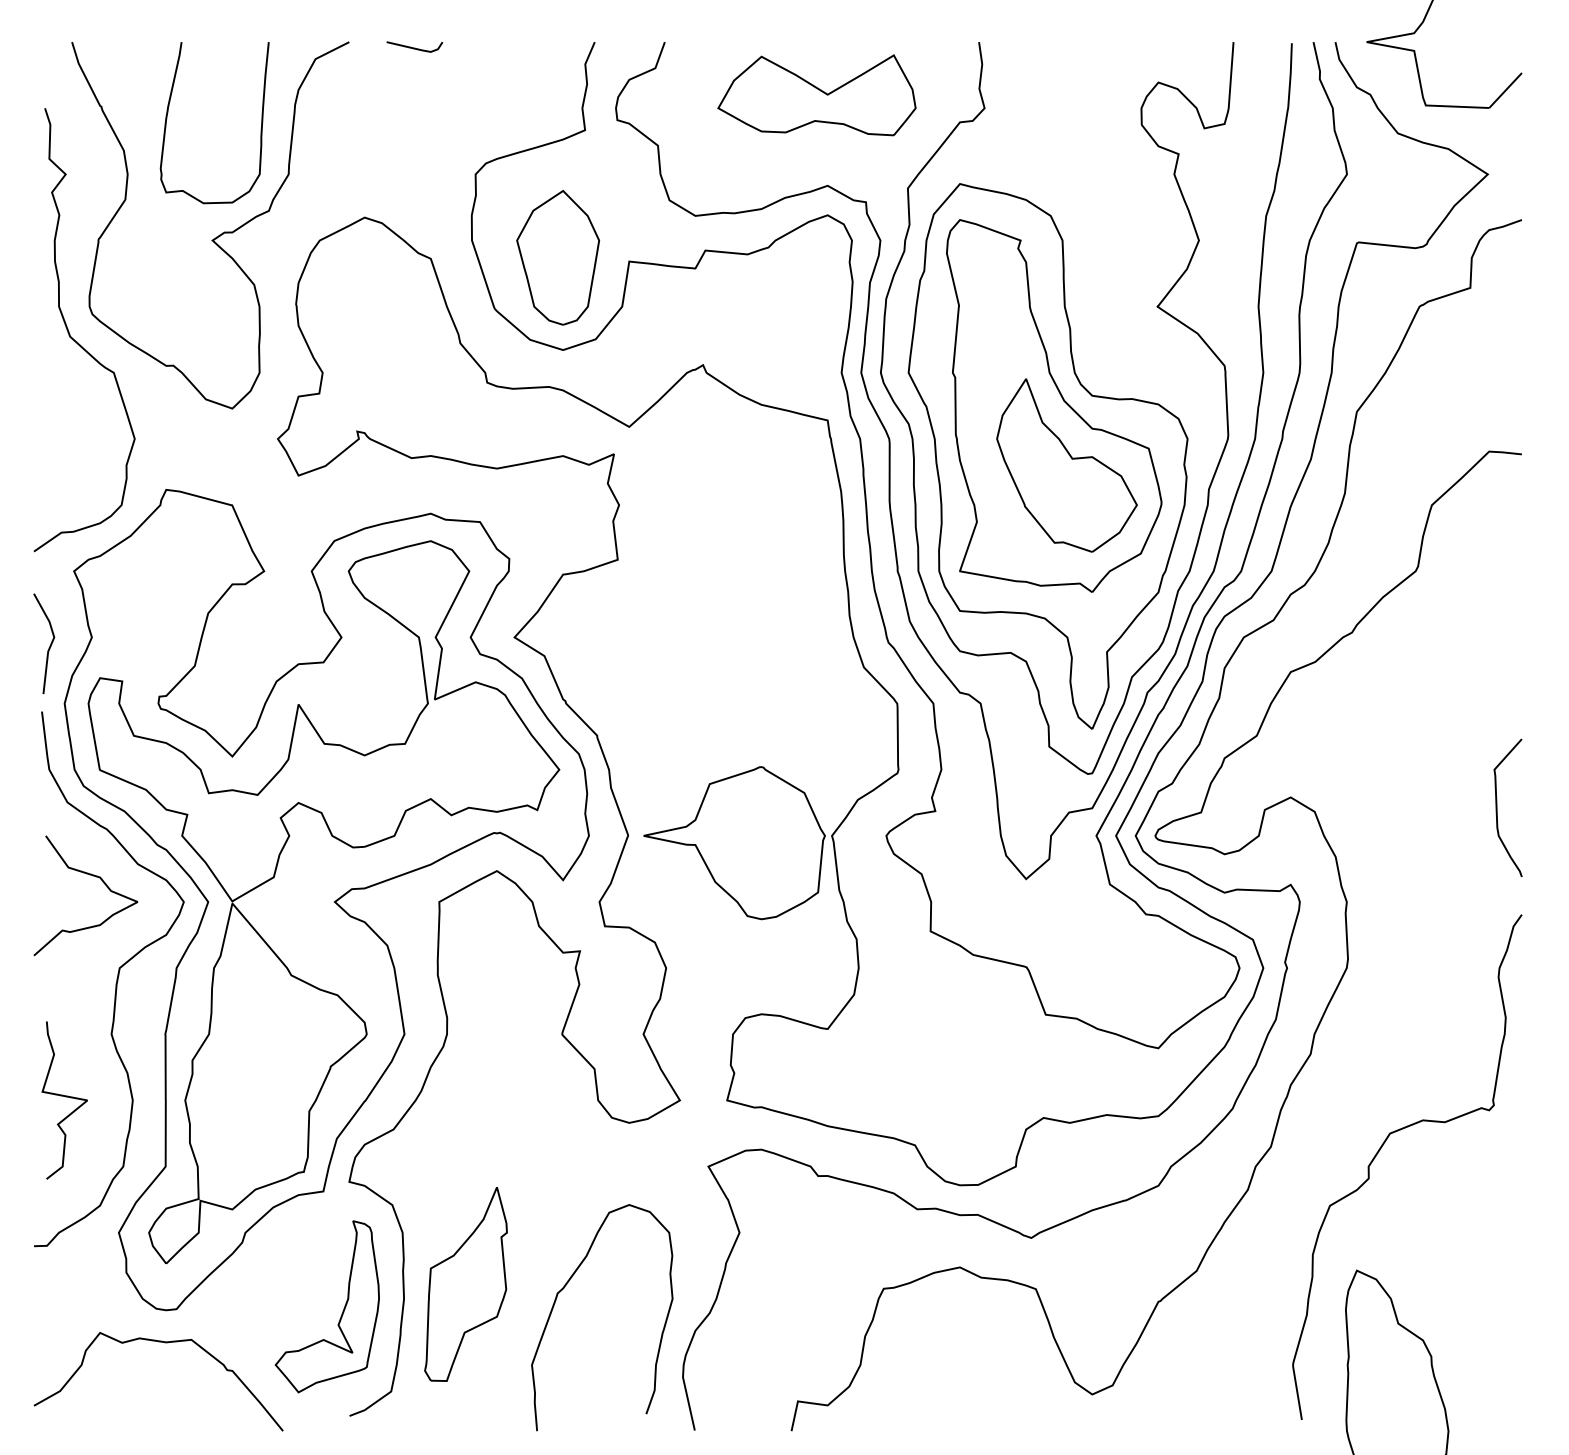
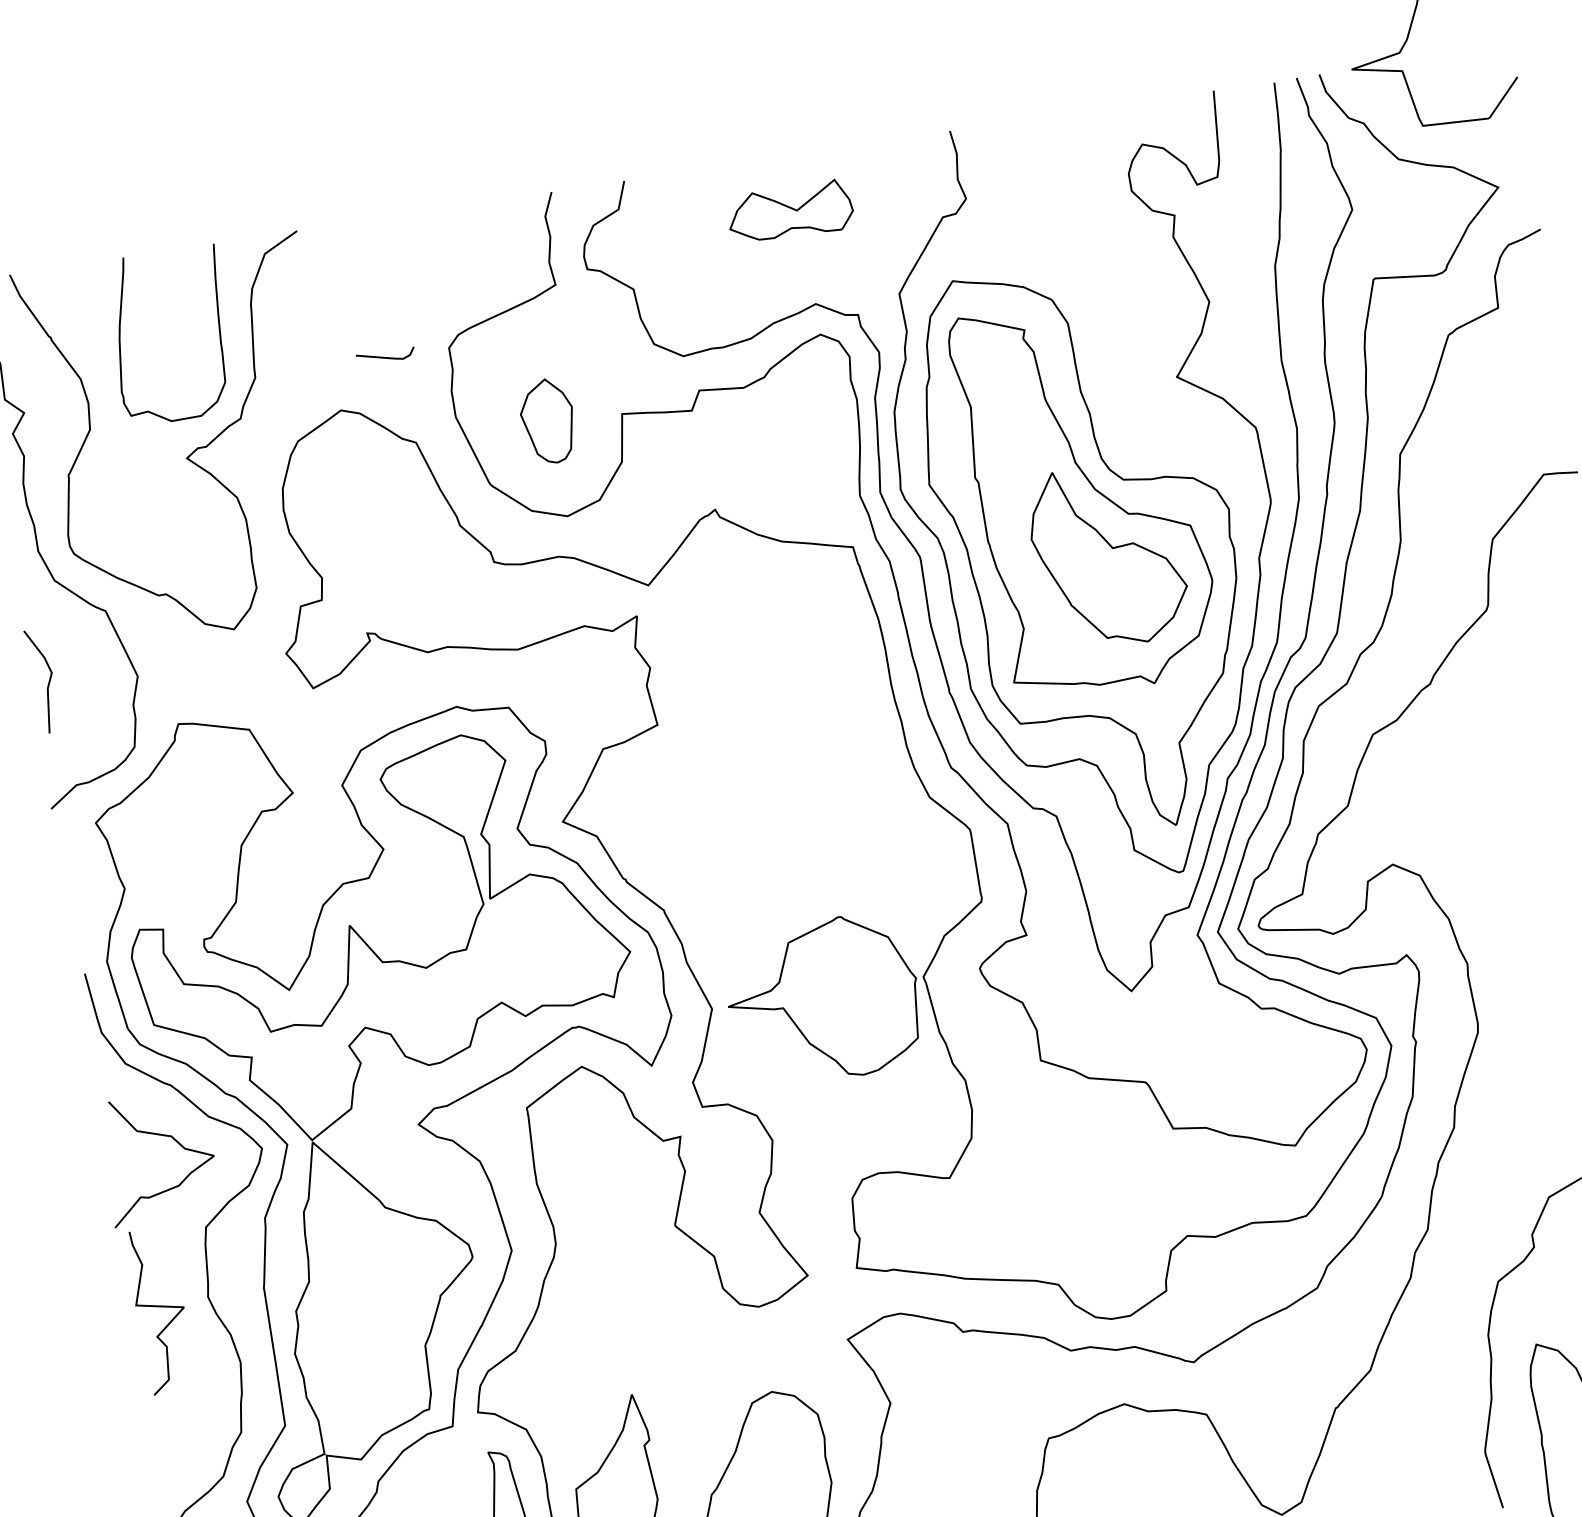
line: (414, 47) -> (385, 356), moved
part: (816, 95) -> (789, 212), size x0.6
part: (558, 257) -> (548, 421), size x0.6
line: (49, 645) -> (48, 682), moved
curve: (65, 1097) -> (160, 1307), moved

